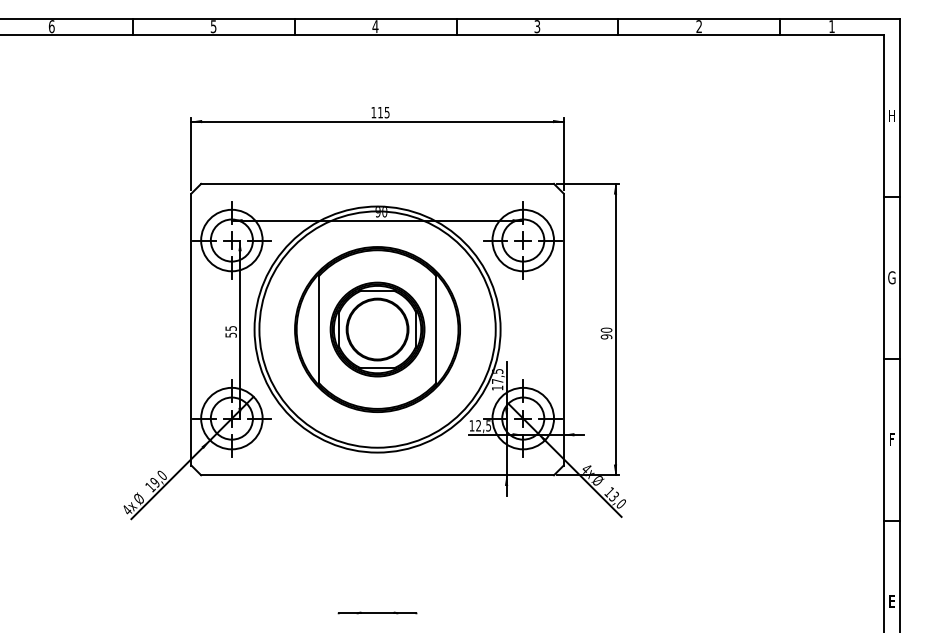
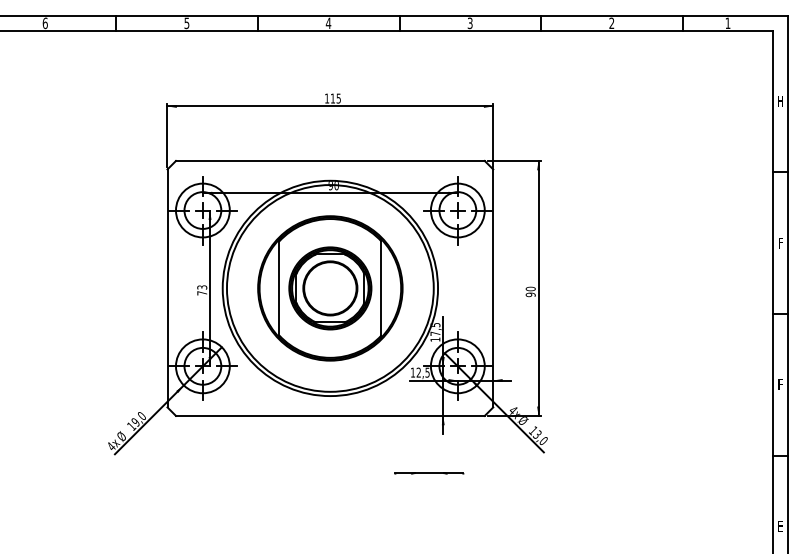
text: (891, 277) -> (780, 242), G -> F
text: (231, 331) -> (202, 290), 55 -> 73
line: (377, 613) -> (429, 473), moved

